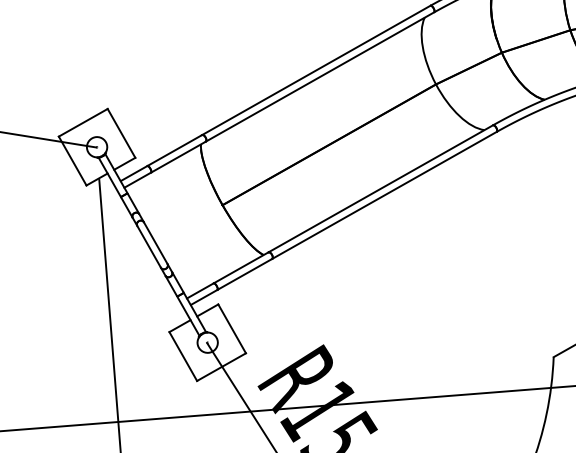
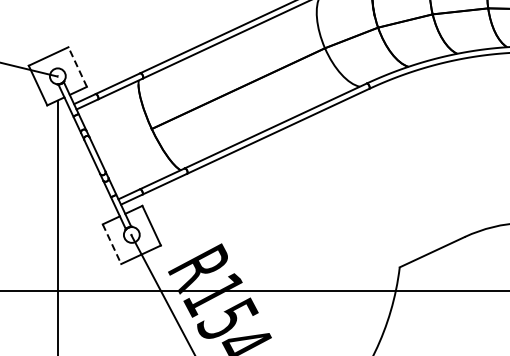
line: (121, 133) -> (77, 67), solid -> dashed
line: (183, 356) -> (112, 244), solid -> dashed

